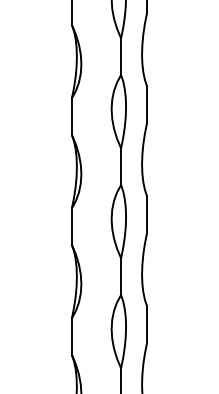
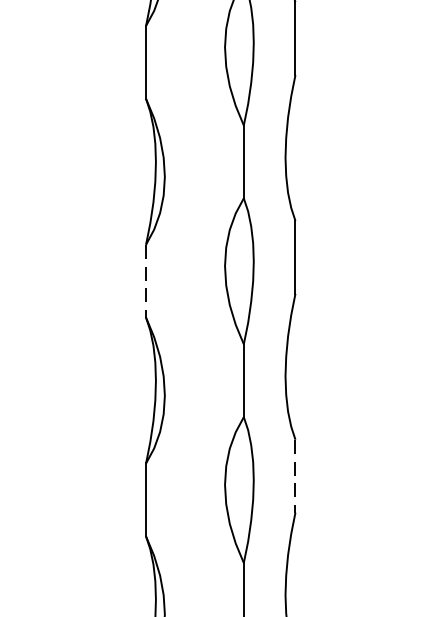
line: (71, 227) -> (145, 282), solid -> dashed
line: (147, 325) -> (296, 477), solid -> dashed

